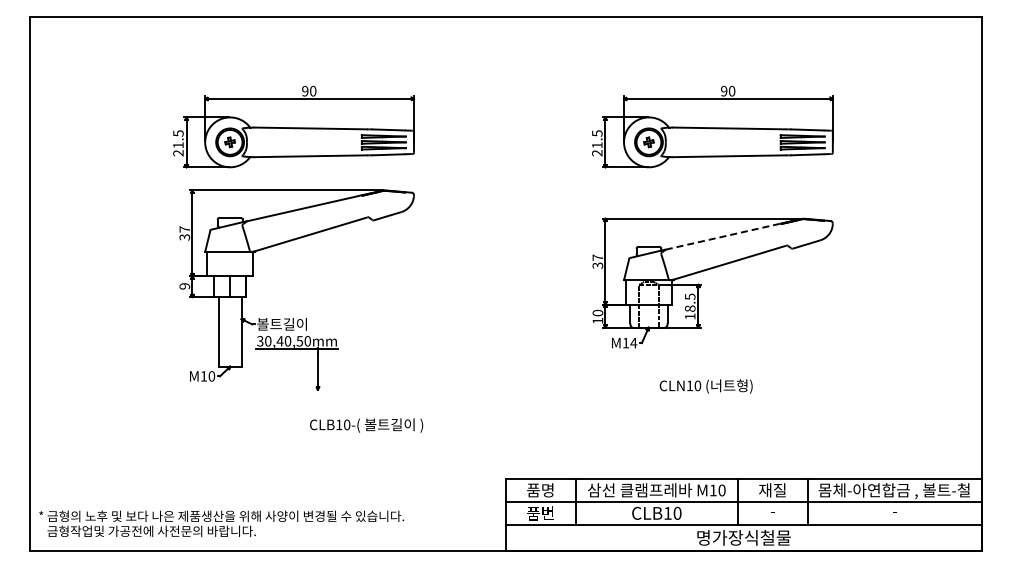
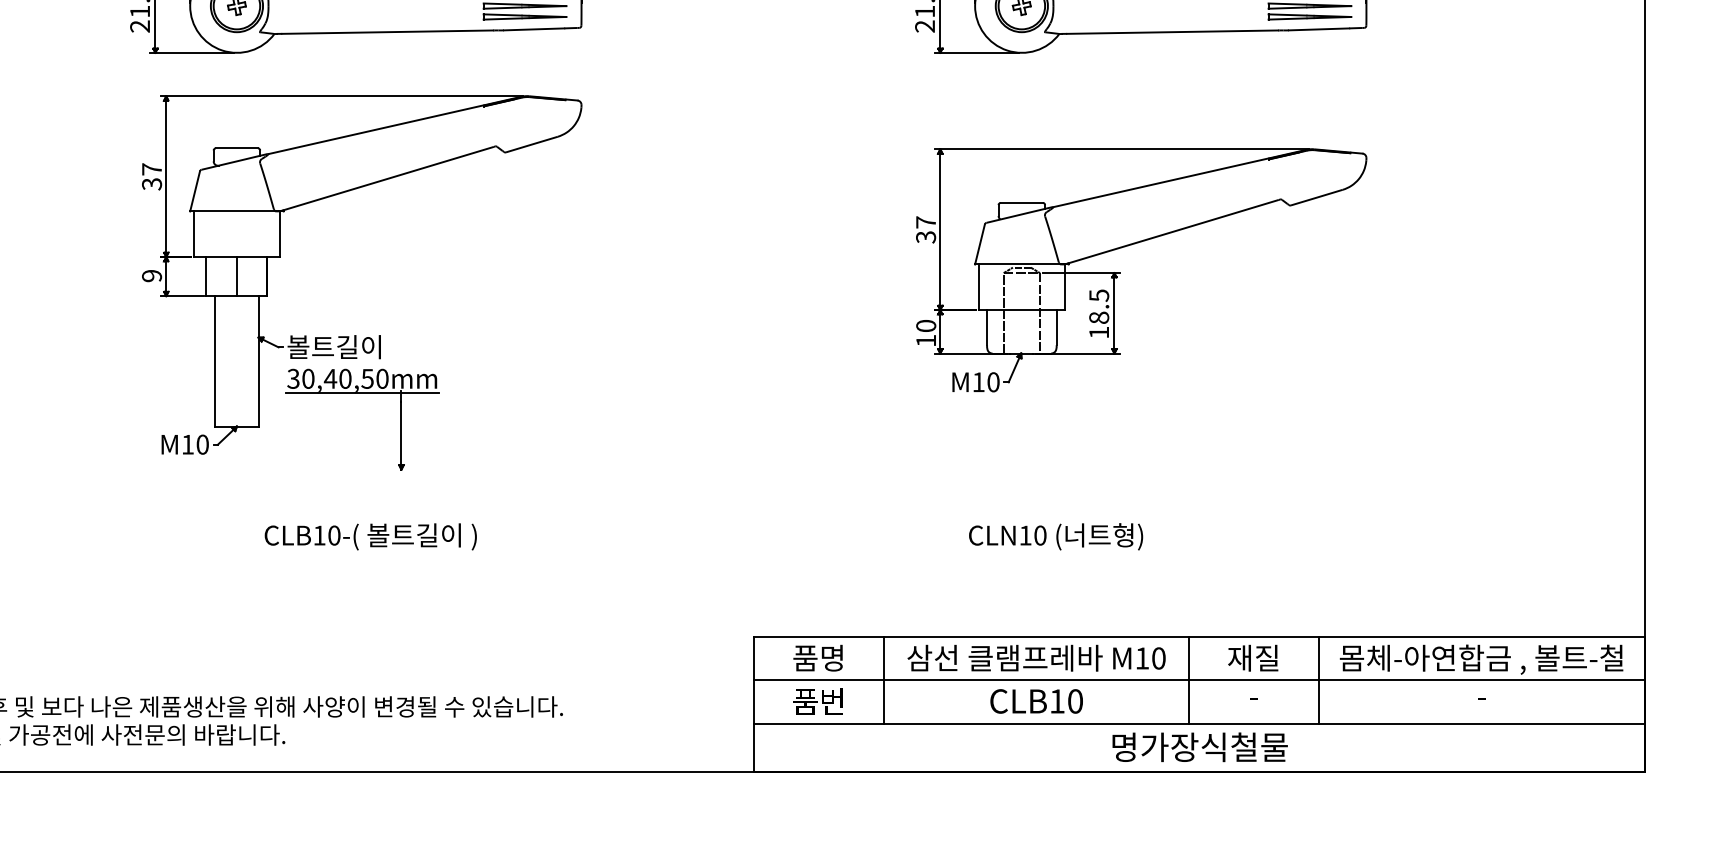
line: (723, 236) -> (1161, 182), dashed -> solid
text: (633, 342) -> (992, 381), M14 -> M10
text: (705, 386) -> (1054, 536), moved
text: (366, 425) -> (370, 536), moved

